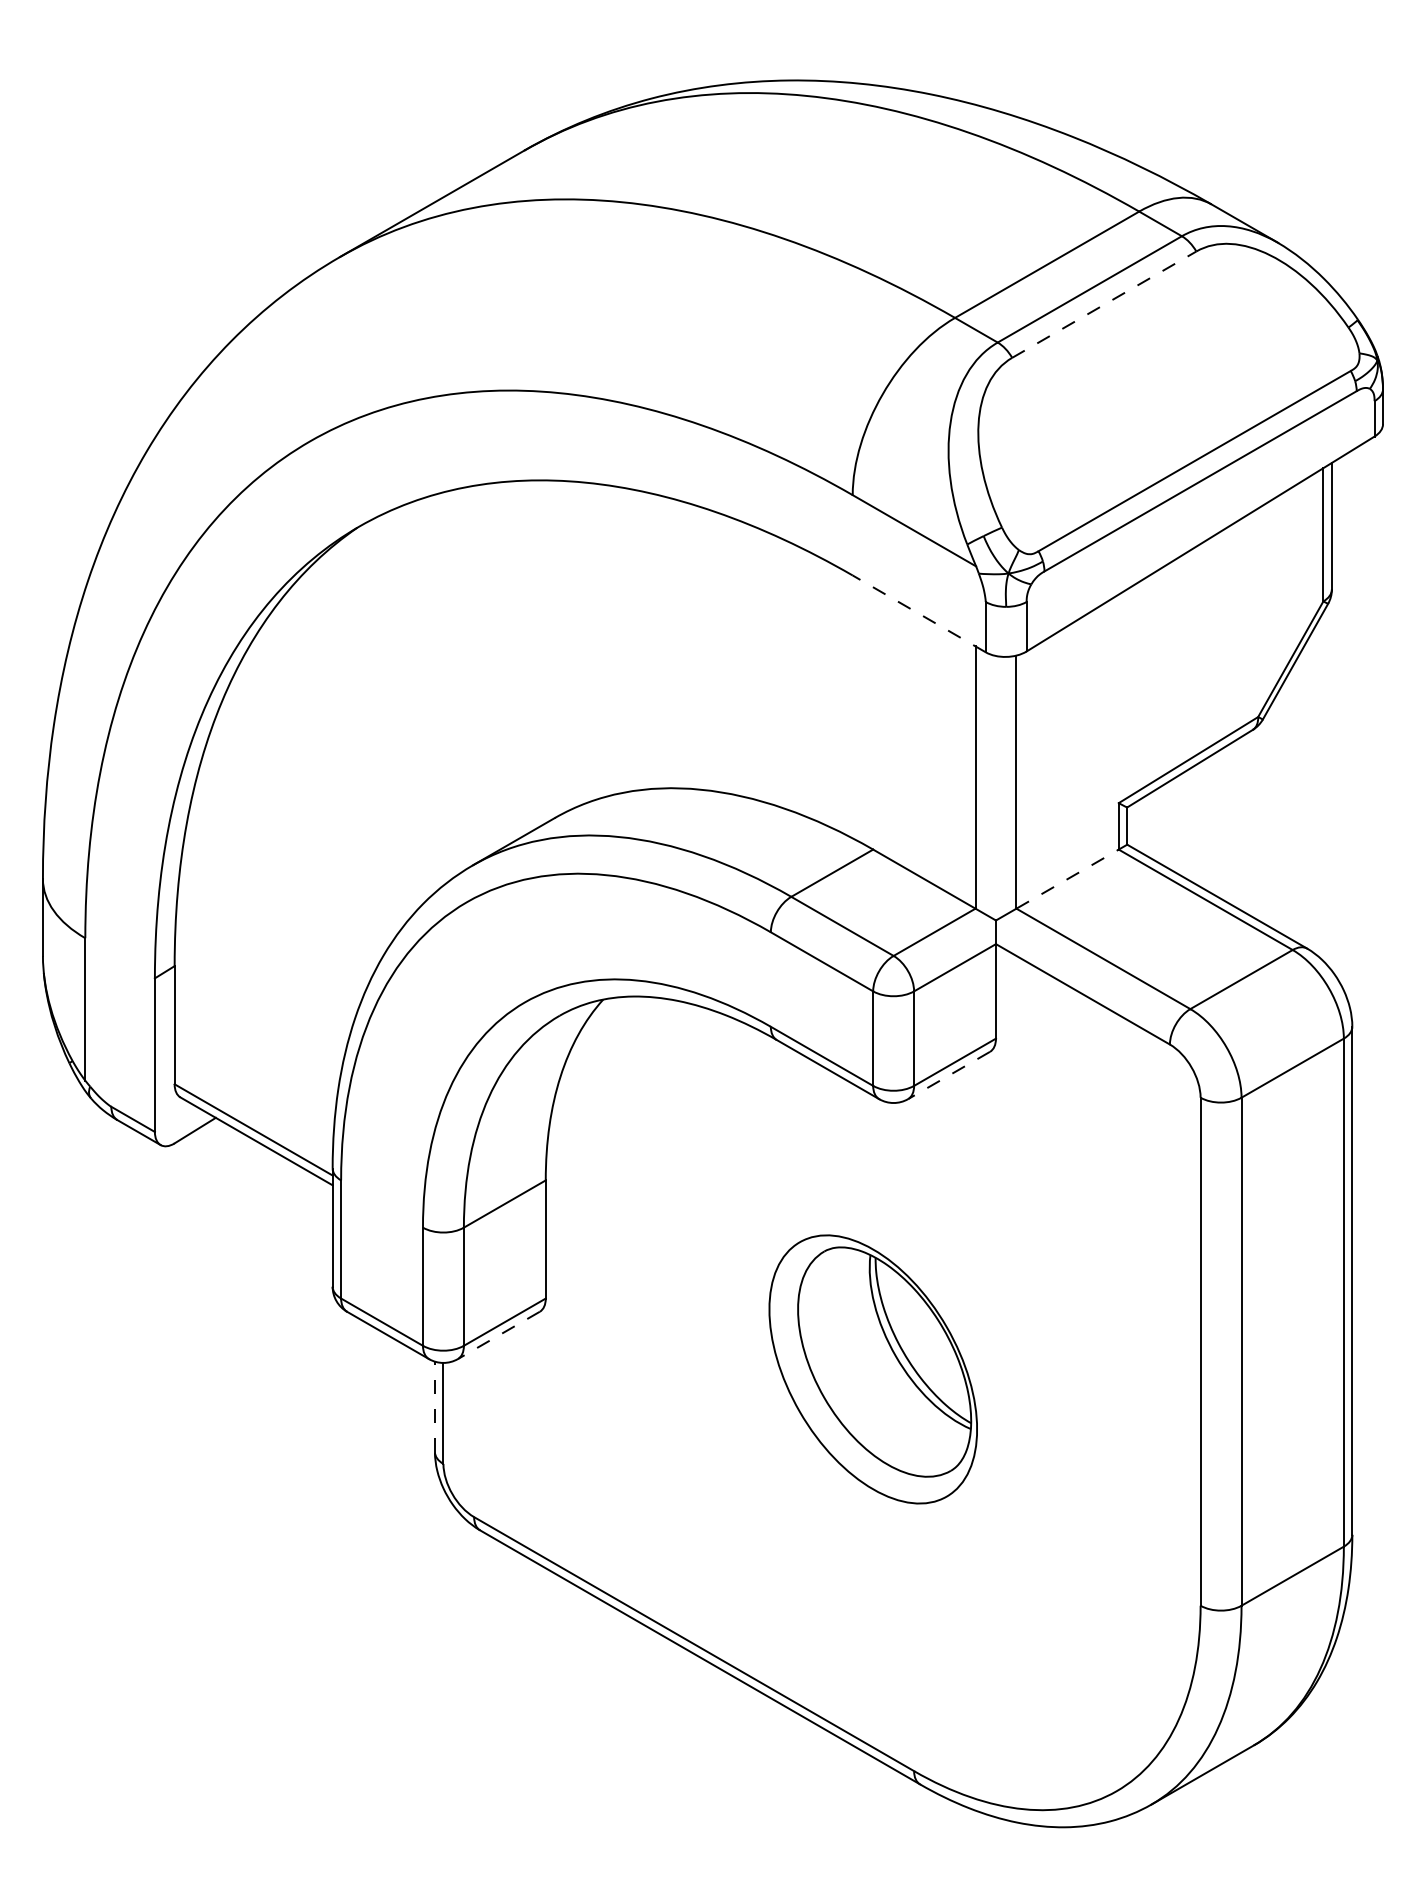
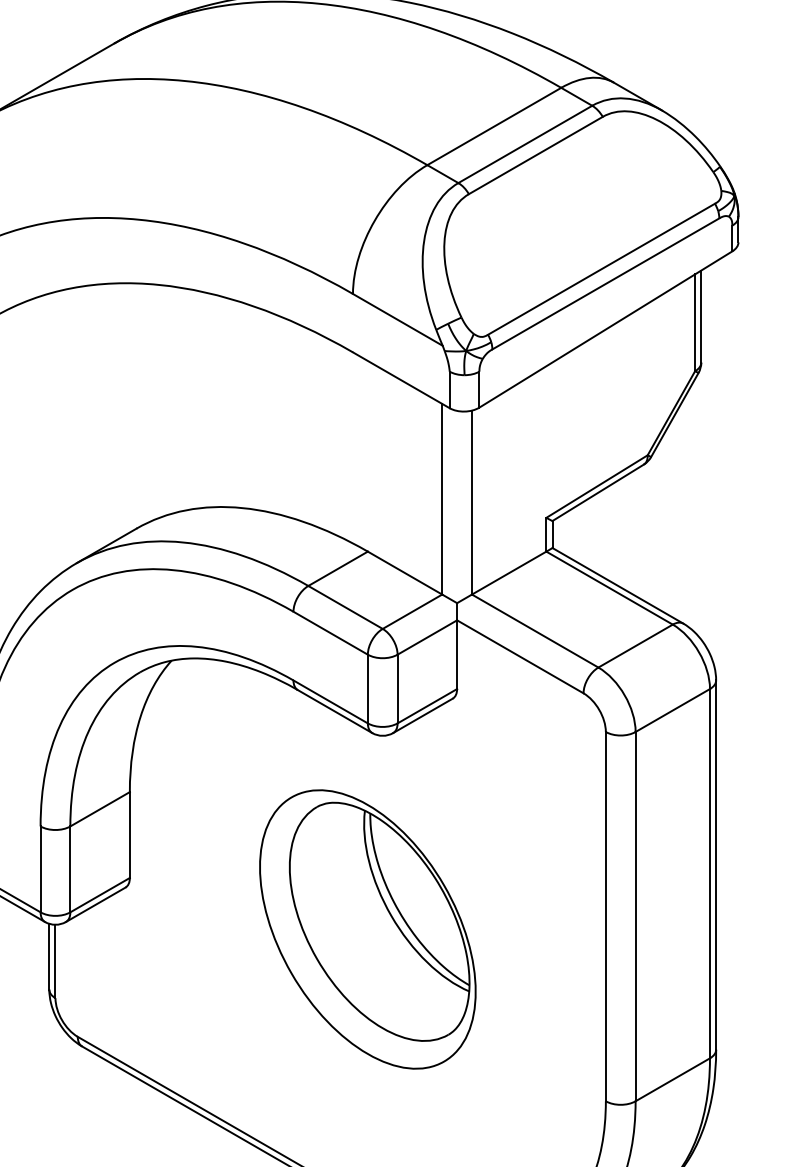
line: (1104, 304) -> (536, 155), dashed -> solid
line: (919, 613) -> (401, 380), dashed -> solid
line: (1068, 878) -> (509, 572), dashed -> solid
line: (948, 1075) -> (422, 715), dashed -> solid
line: (498, 1335) -> (95, 904), dashed -> solid
part: (873, 1369) -> (368, 929), size x1.43
line: (434, 1406) -> (48, 956), dashed -> solid

